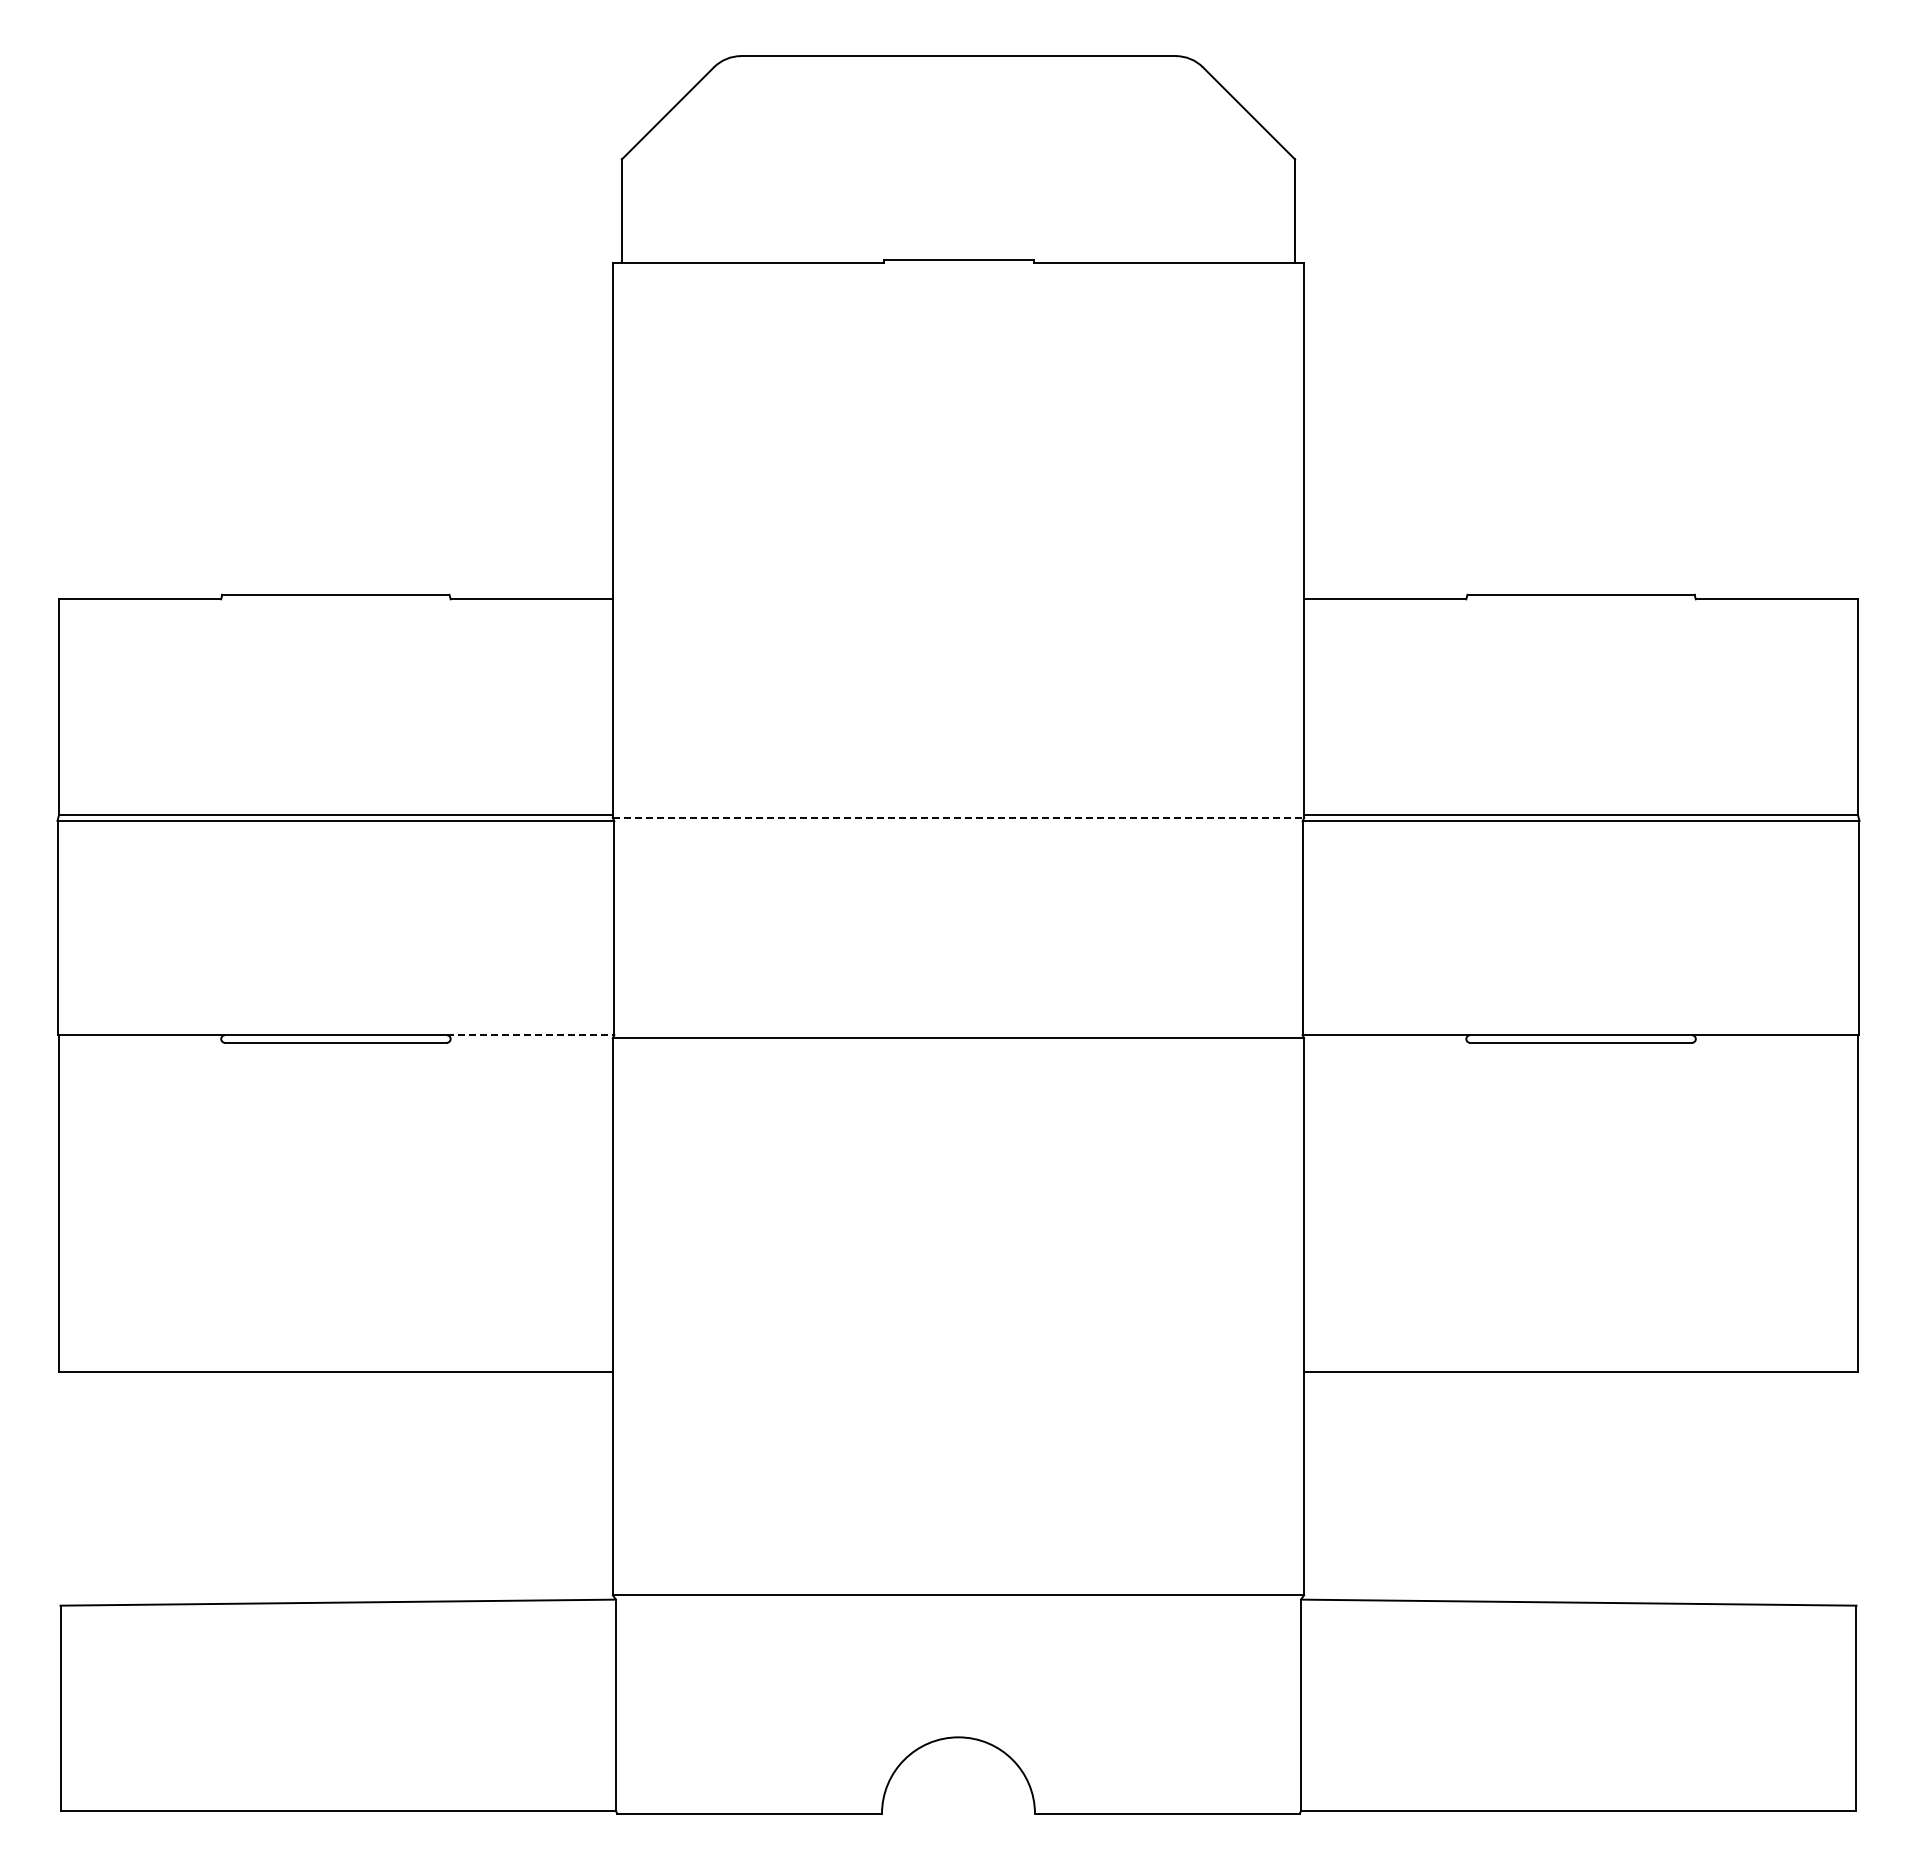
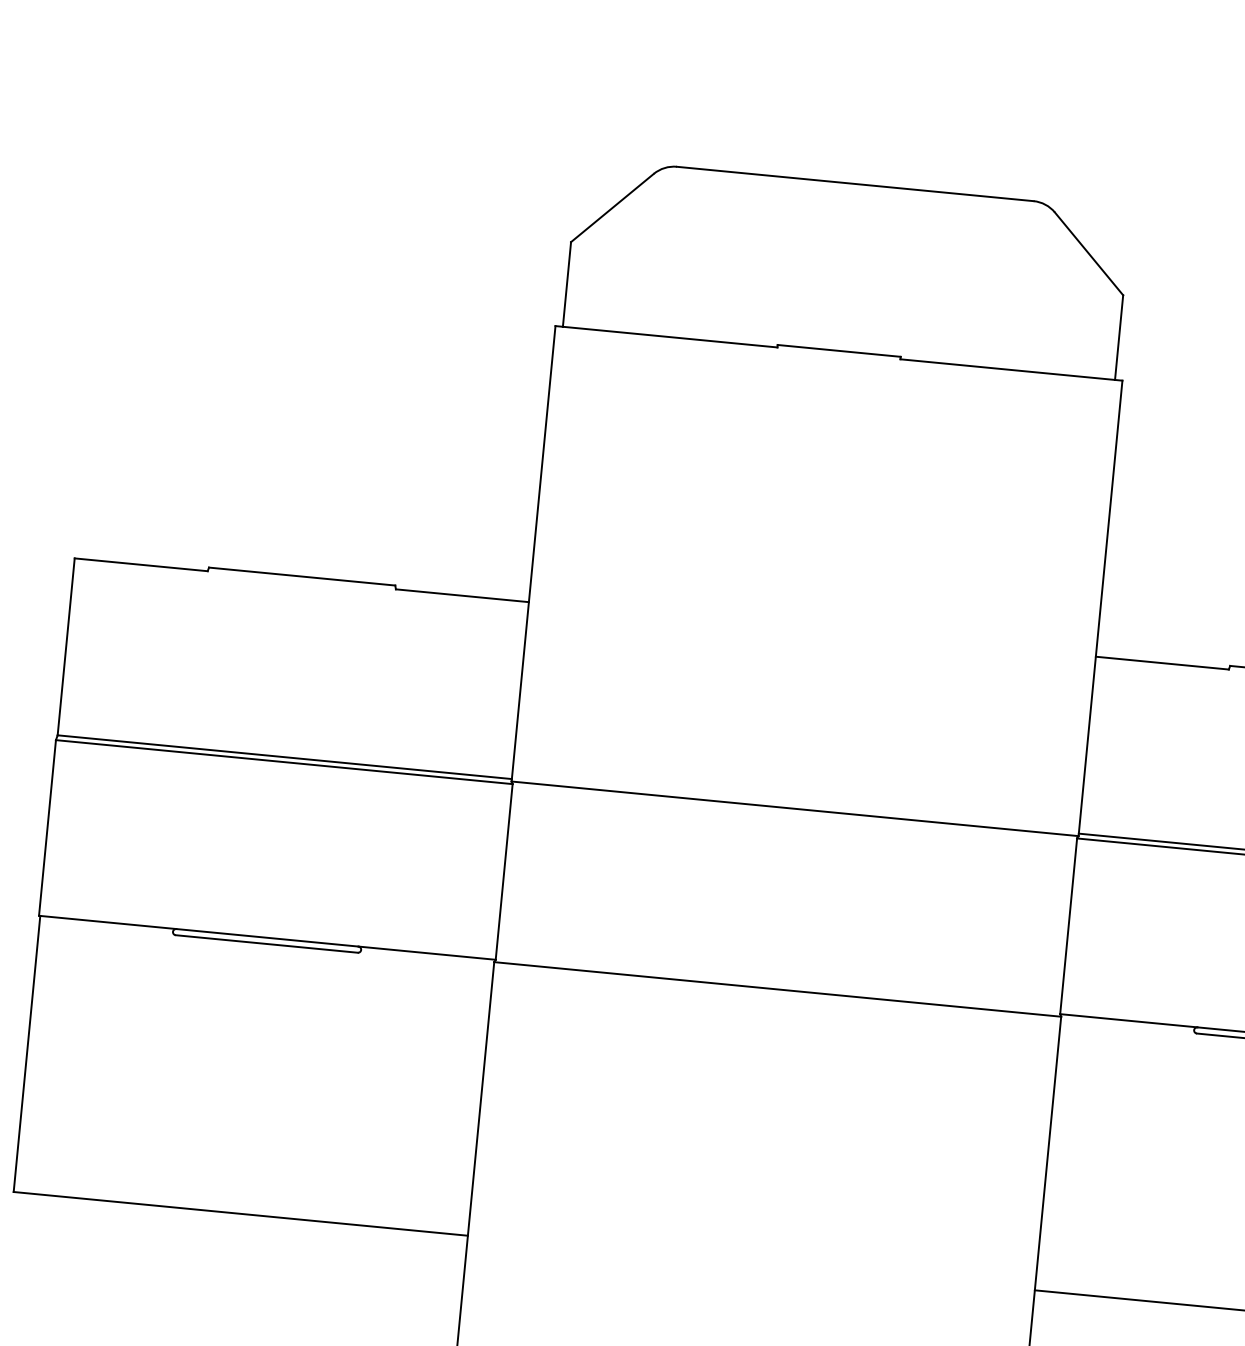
line: (958, 818) -> (795, 809), dashed -> solid
line: (530, 1035) -> (426, 953), dashed -> solid

